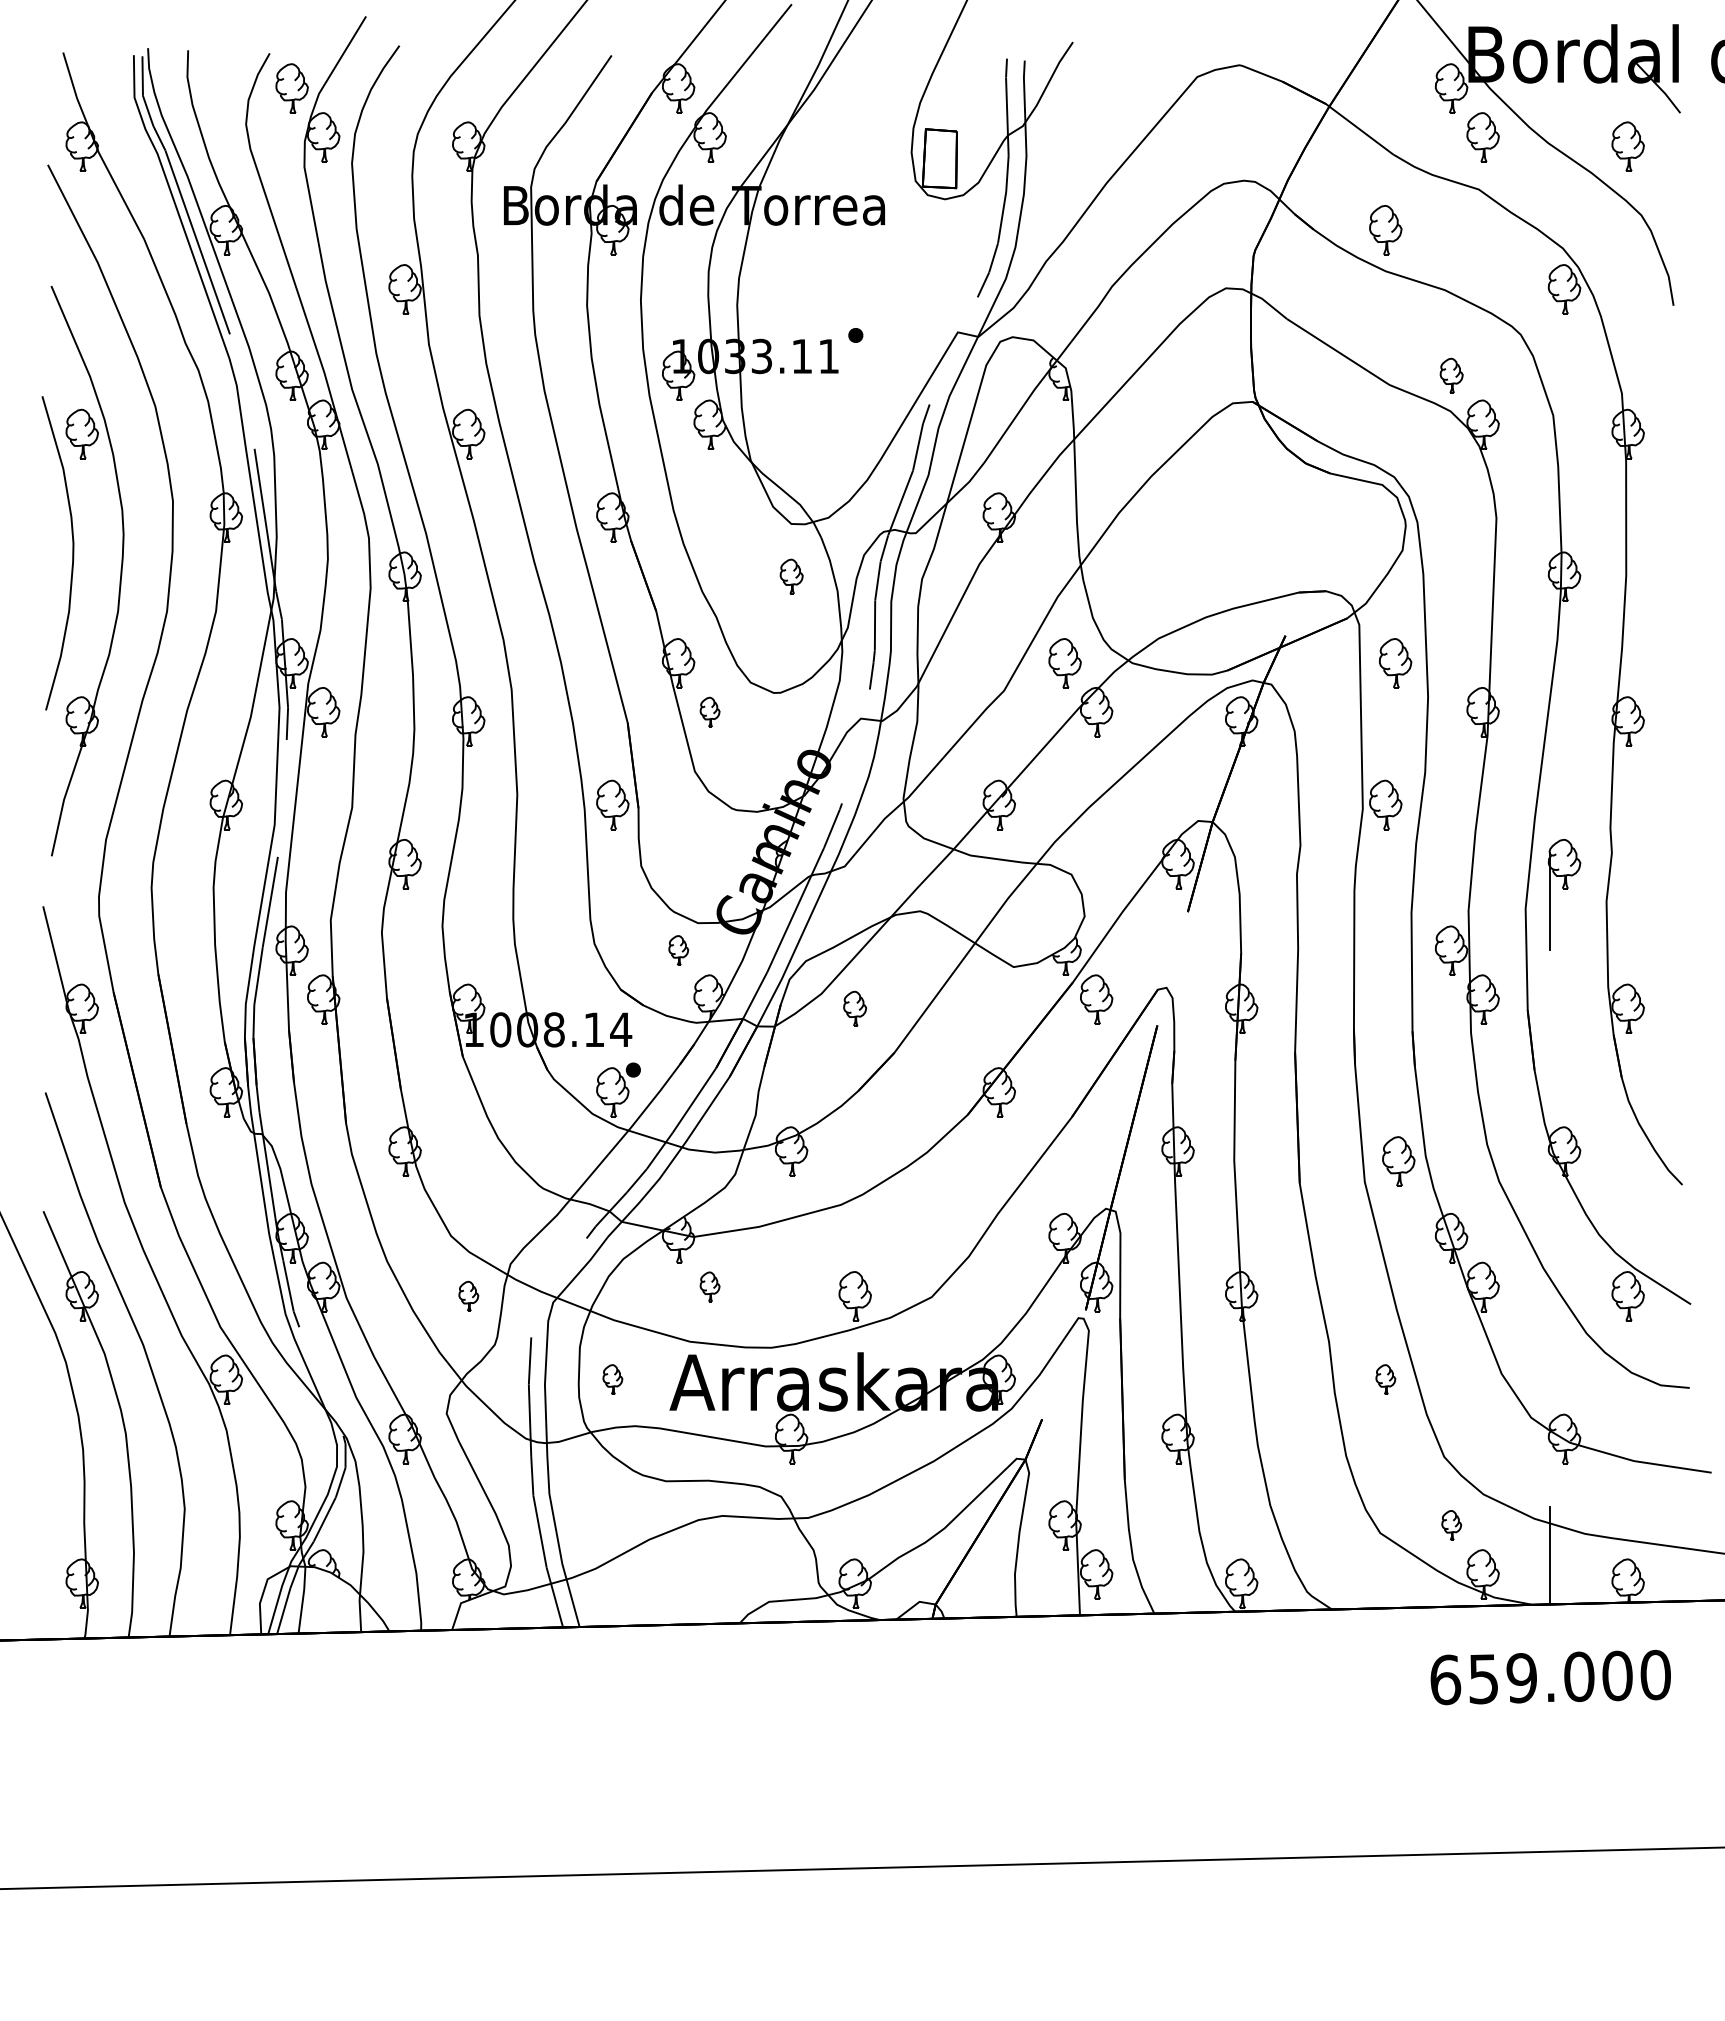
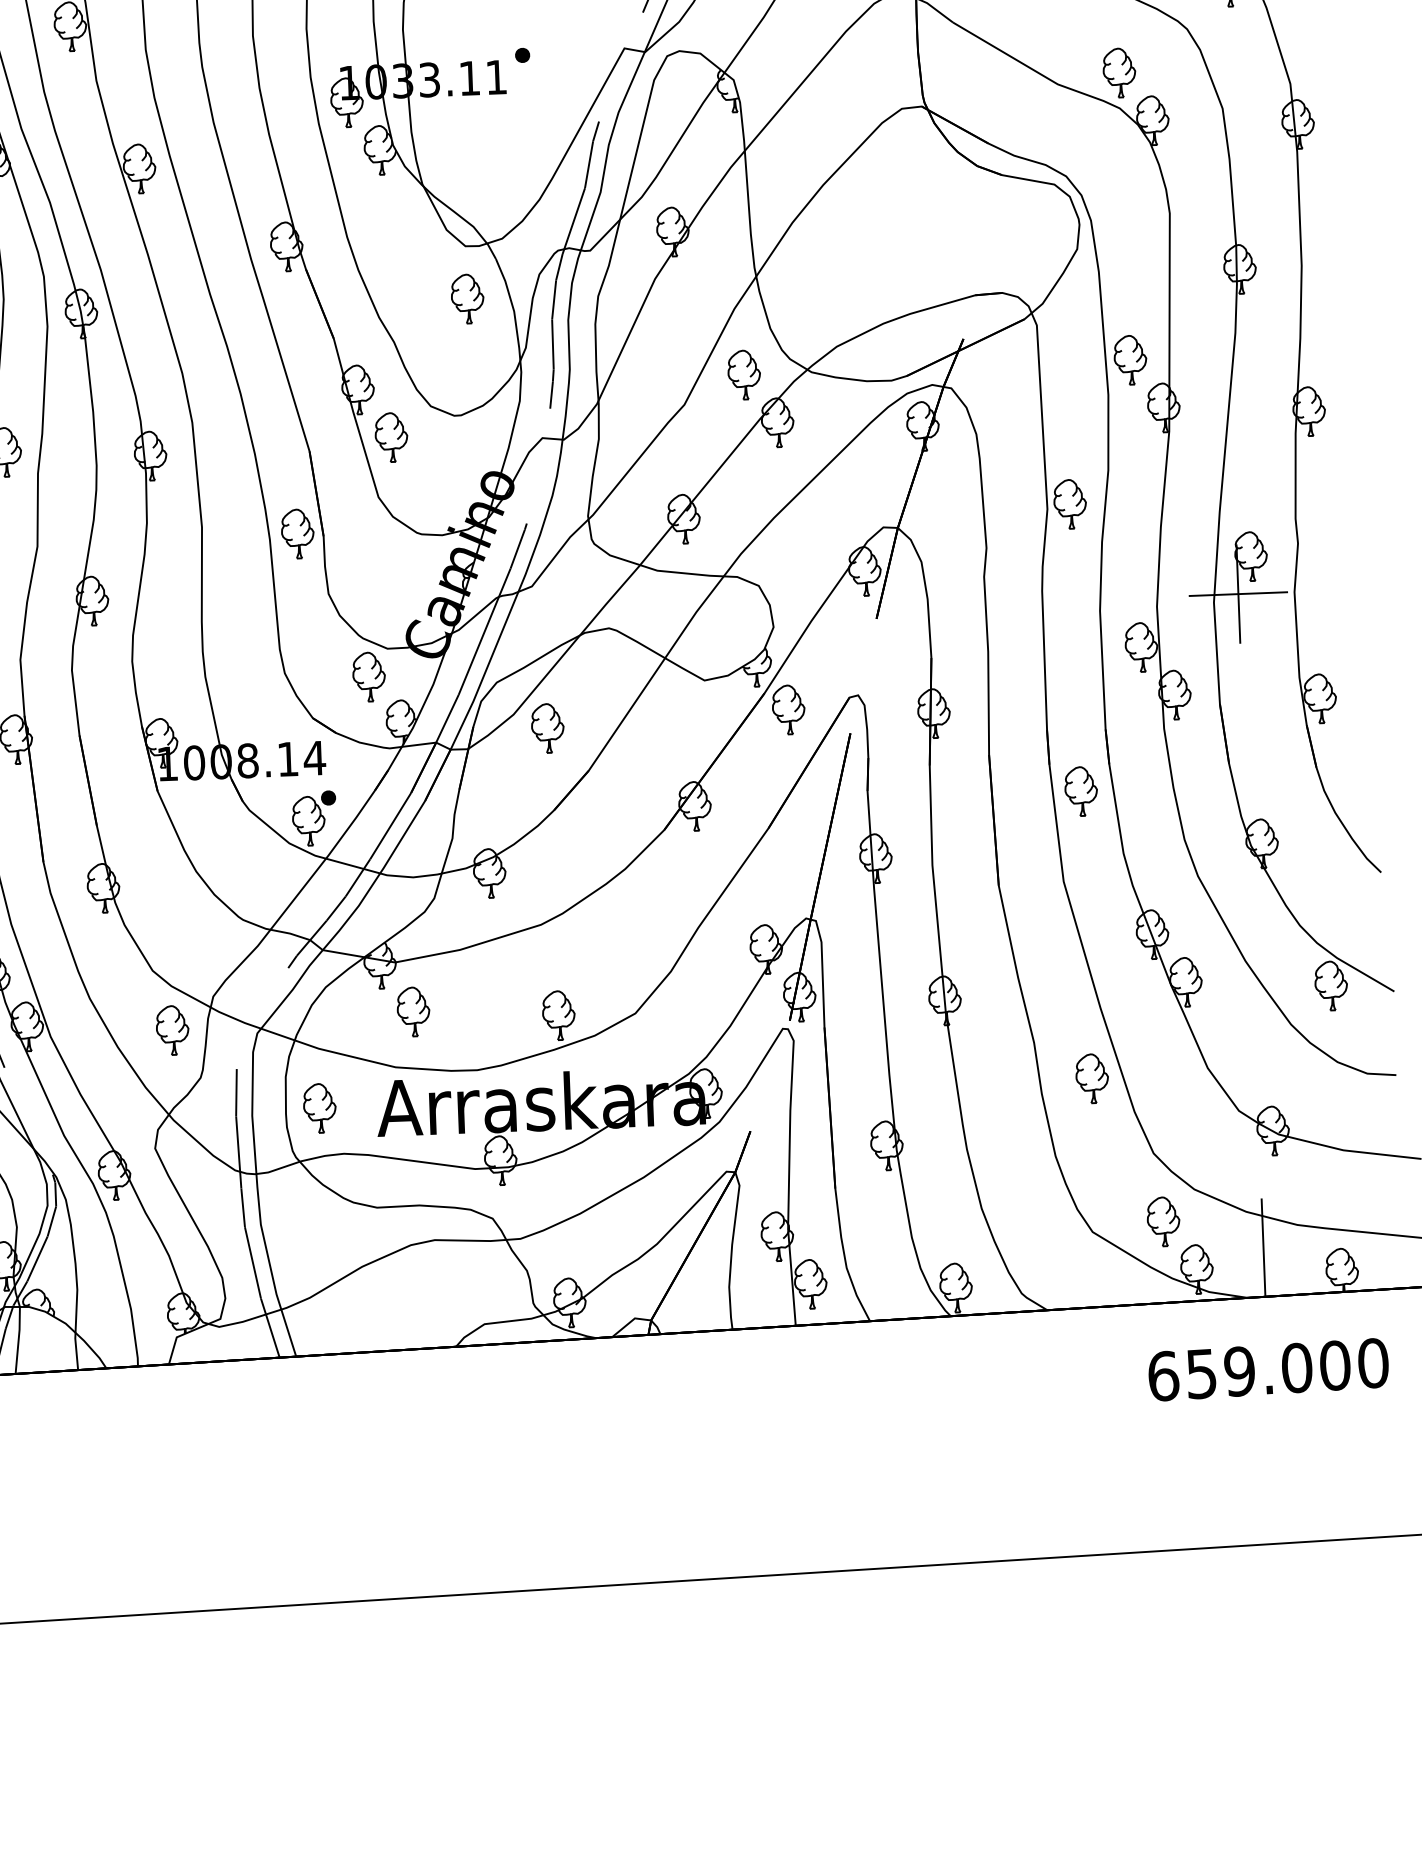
part: (1451, 375) -> (1119, 72), size x1.43
part: (791, 576) -> (467, 298), size x1.43
part: (1395, 663) -> (1130, 360), moved
part: (709, 712) -> (390, 437), size x1.67
line: (1550, 901) -> (1238, 594), added
part: (678, 950) -> (369, 676), size x1.67
part: (854, 1008) -> (547, 728), size x1.43
part: (1398, 1161) -> (1080, 791), moved
part: (709, 1286) -> (412, 1011), size x1.67
part: (468, 1296) -> (172, 1030), size x1.67
part: (612, 1379) -> (319, 1108), size x1.67
part: (1385, 1379) -> (1091, 1078), size x1.67
part: (1451, 1525) -> (1163, 1221), size x1.67

